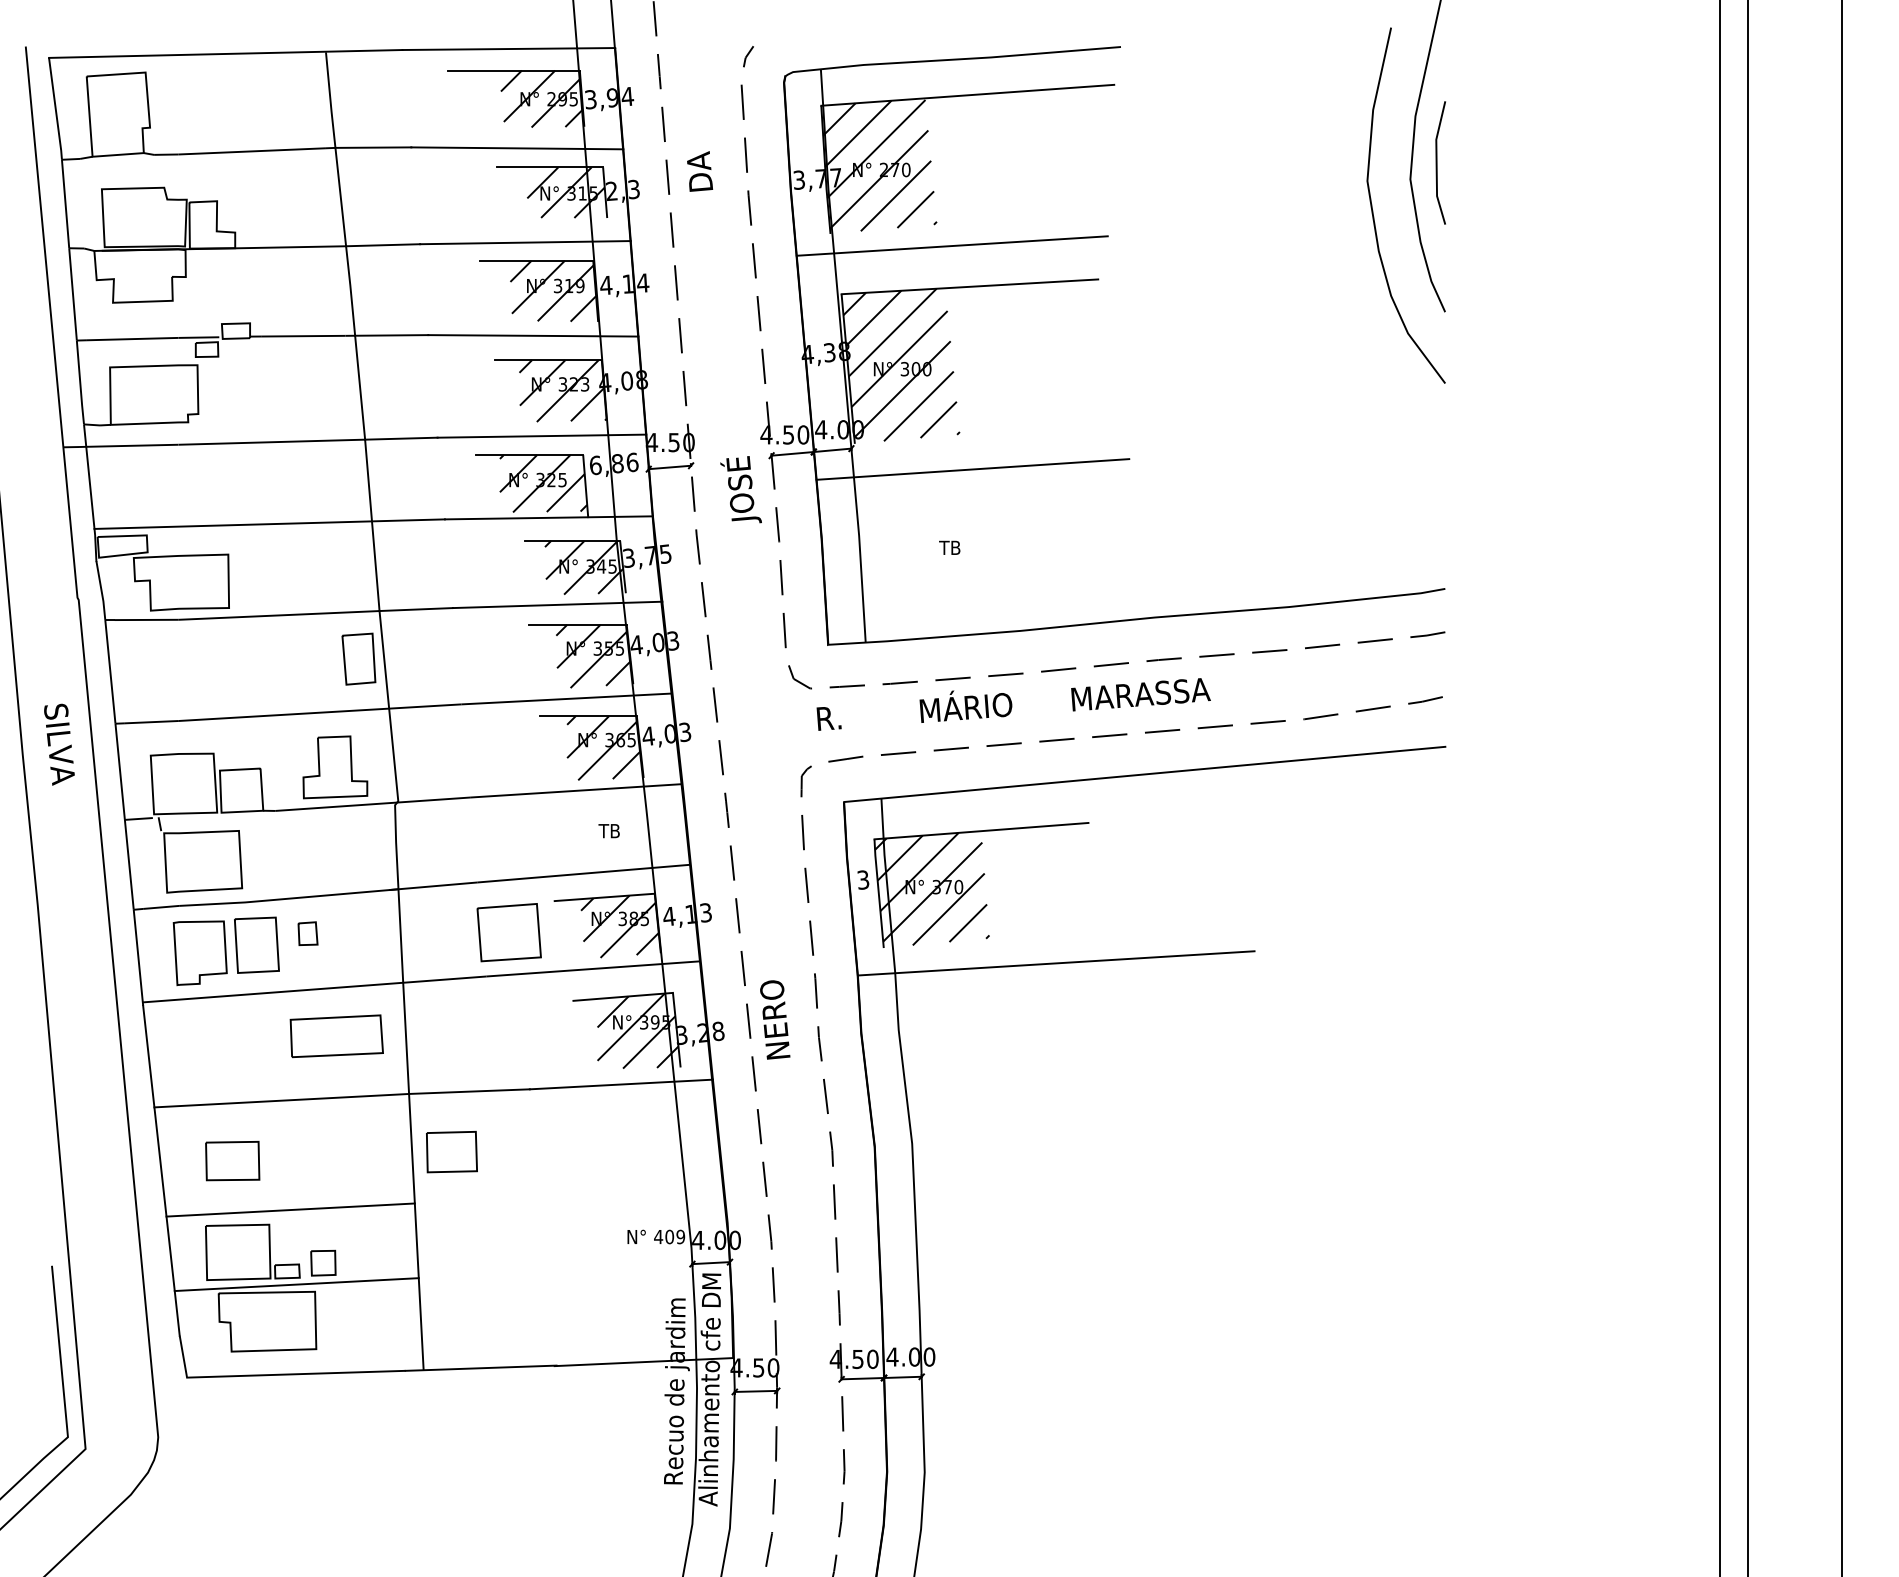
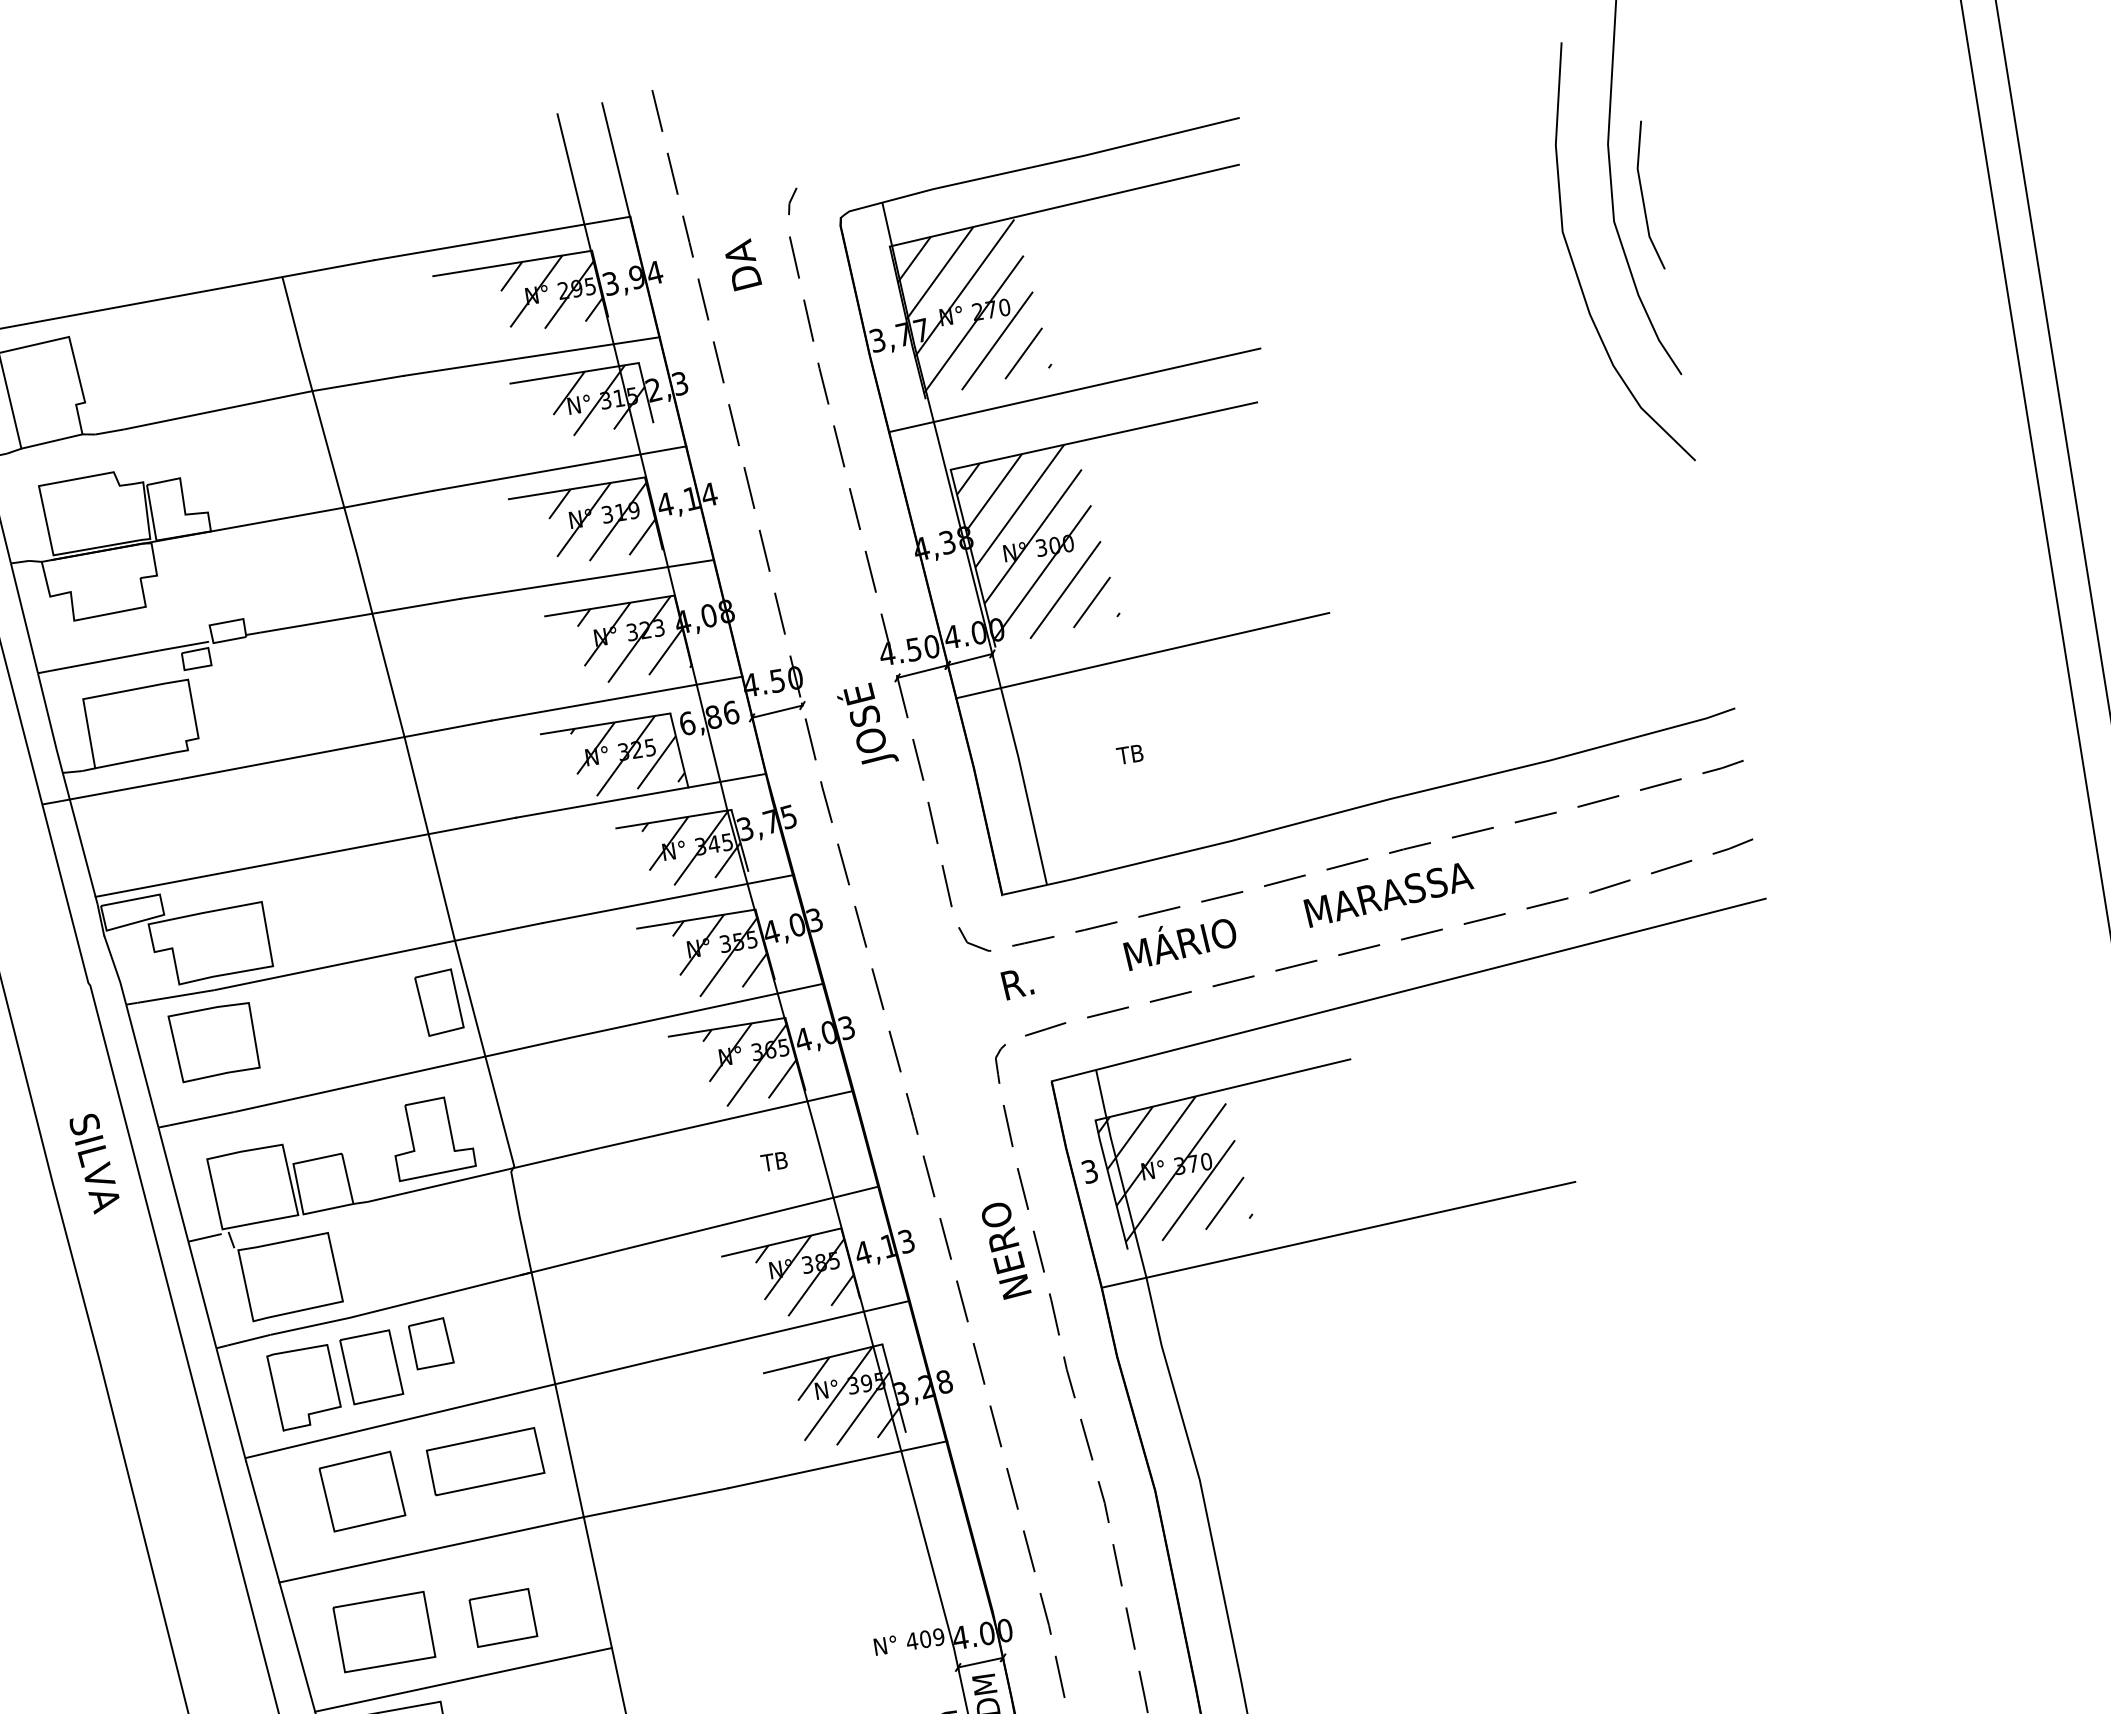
text: (700, 171) -> (743, 264), moved
part: (171, 662) -> (214, 1042), added
part: (508, 932) -> (361, 1491), moved
part: (307, 933) -> (430, 1343), size x1.67
text: (775, 1019) -> (1006, 1249), moved
part: (451, 1152) -> (502, 1618), moved
part: (232, 1160) -> (383, 1631), size x1.43

